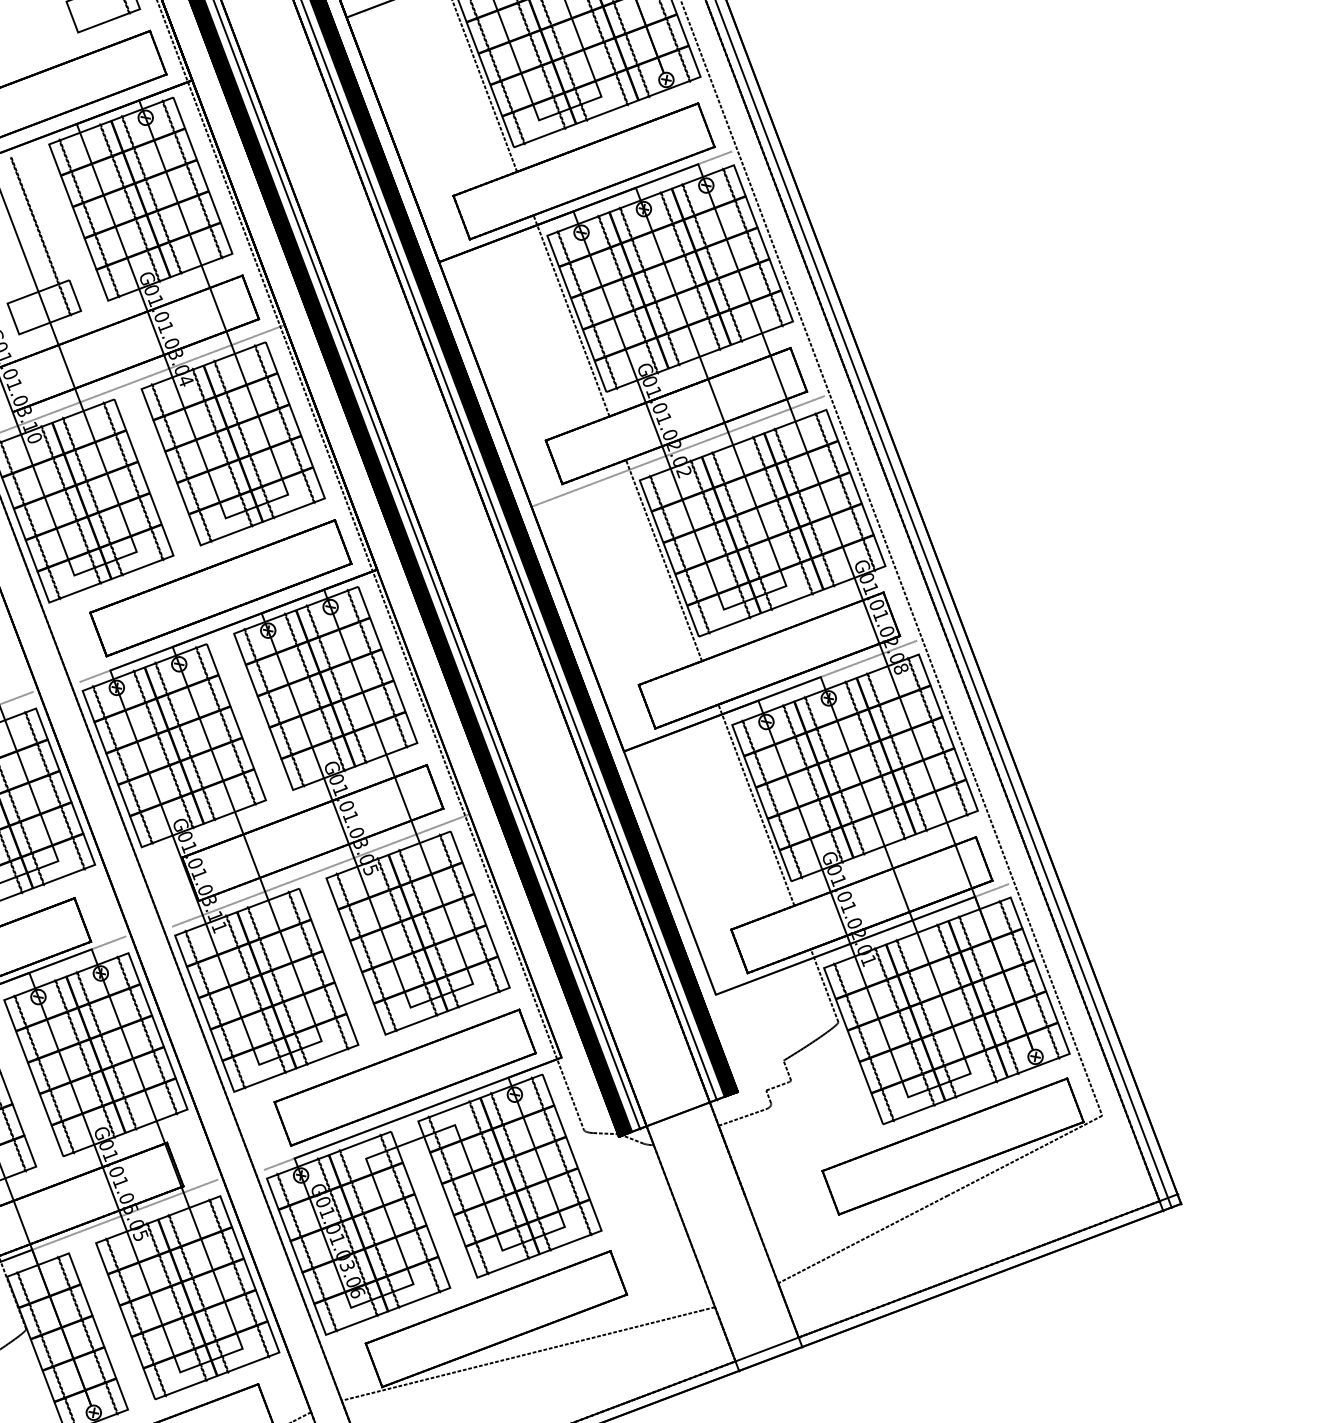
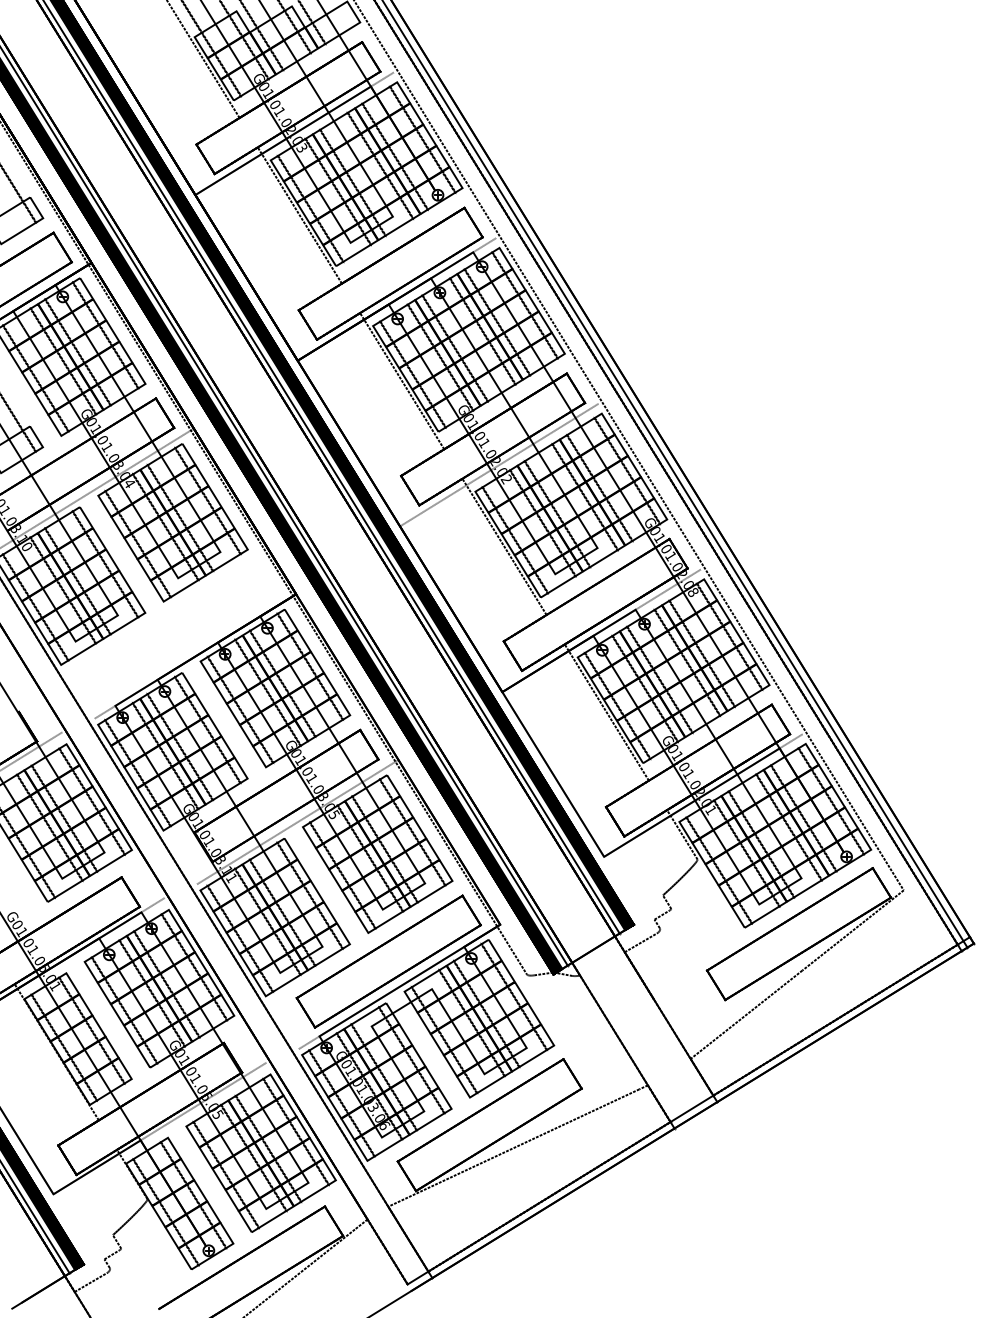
part: (220, 587) -> (184, 629), removed

